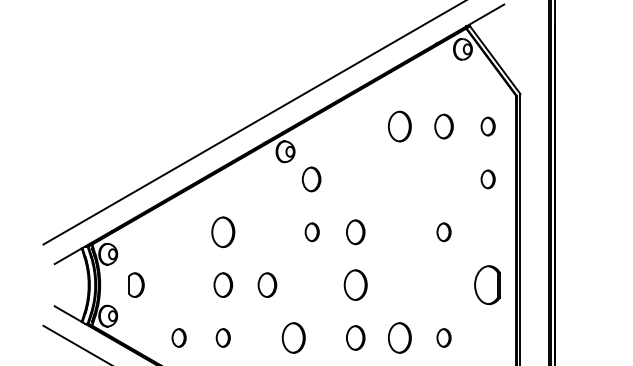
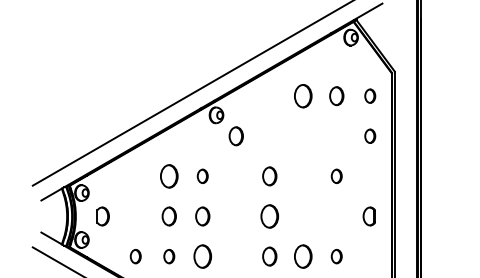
part: (311, 231) -> (202, 175), moved
part: (485, 285) -> (368, 216), size x0.62
part: (293, 337) -> (202, 256), moved

